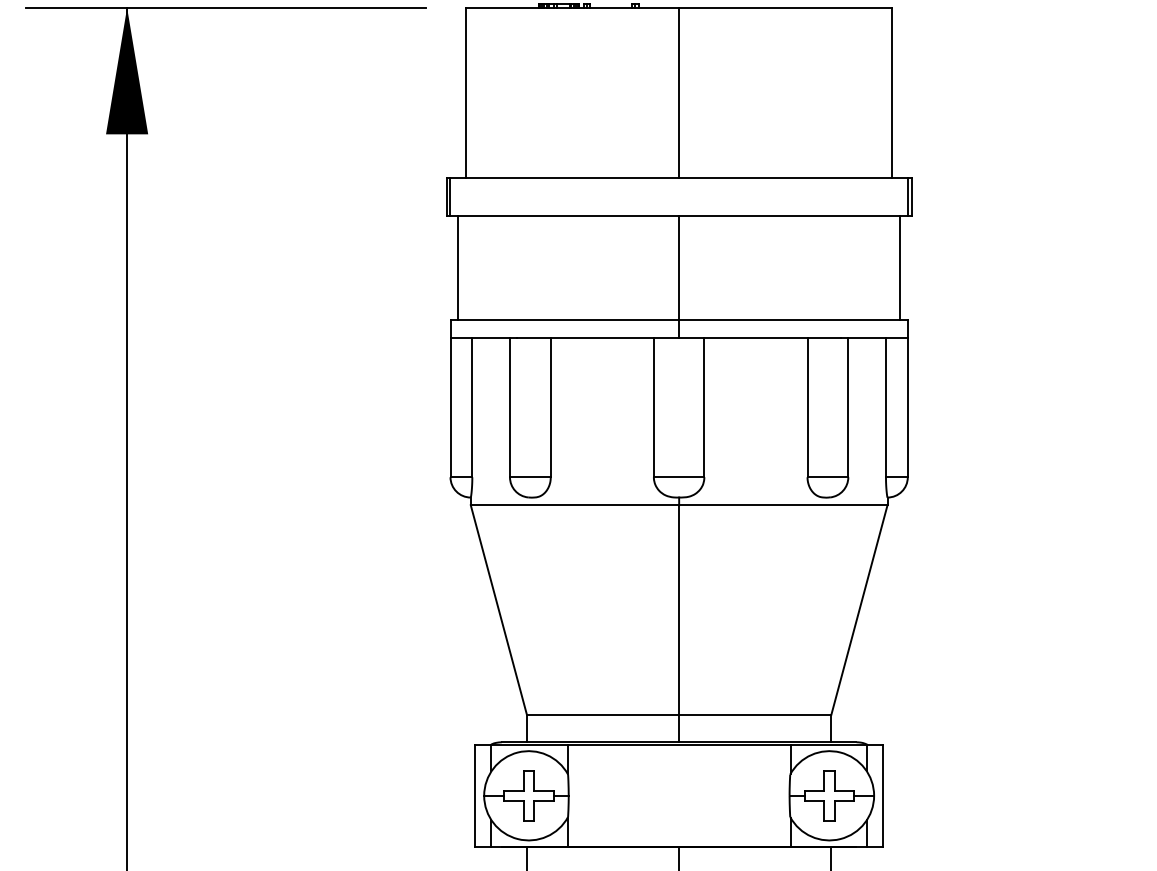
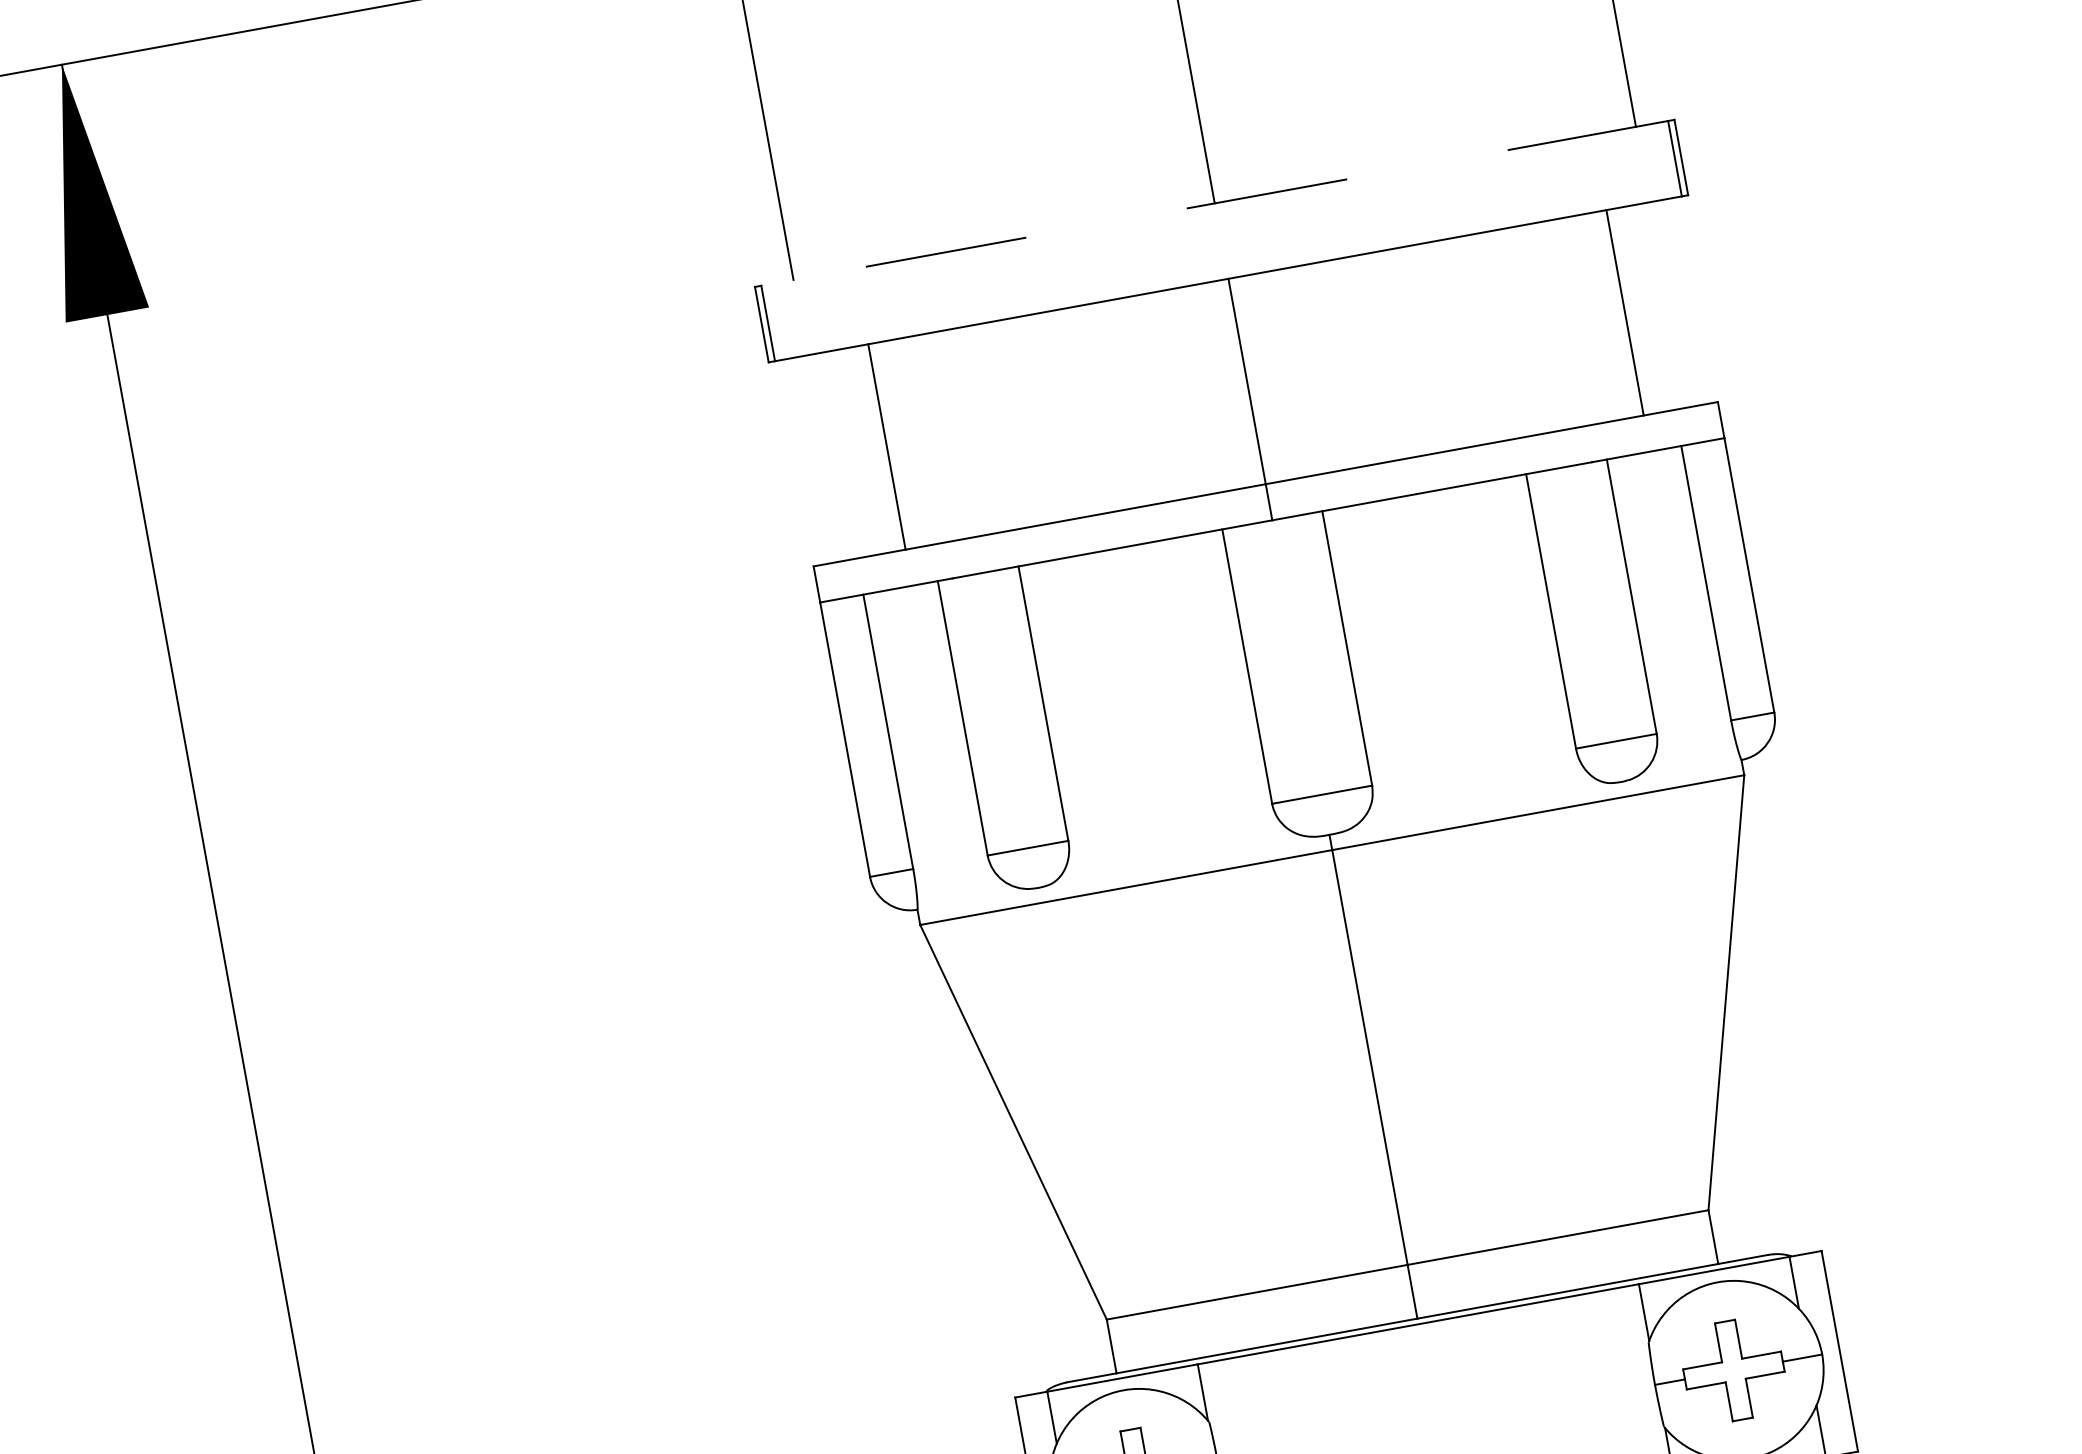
line: (678, 178) -> (1213, 204), solid -> dashed
line: (458, 268) -> (887, 447), moved
line: (900, 268) -> (1625, 313), moved

